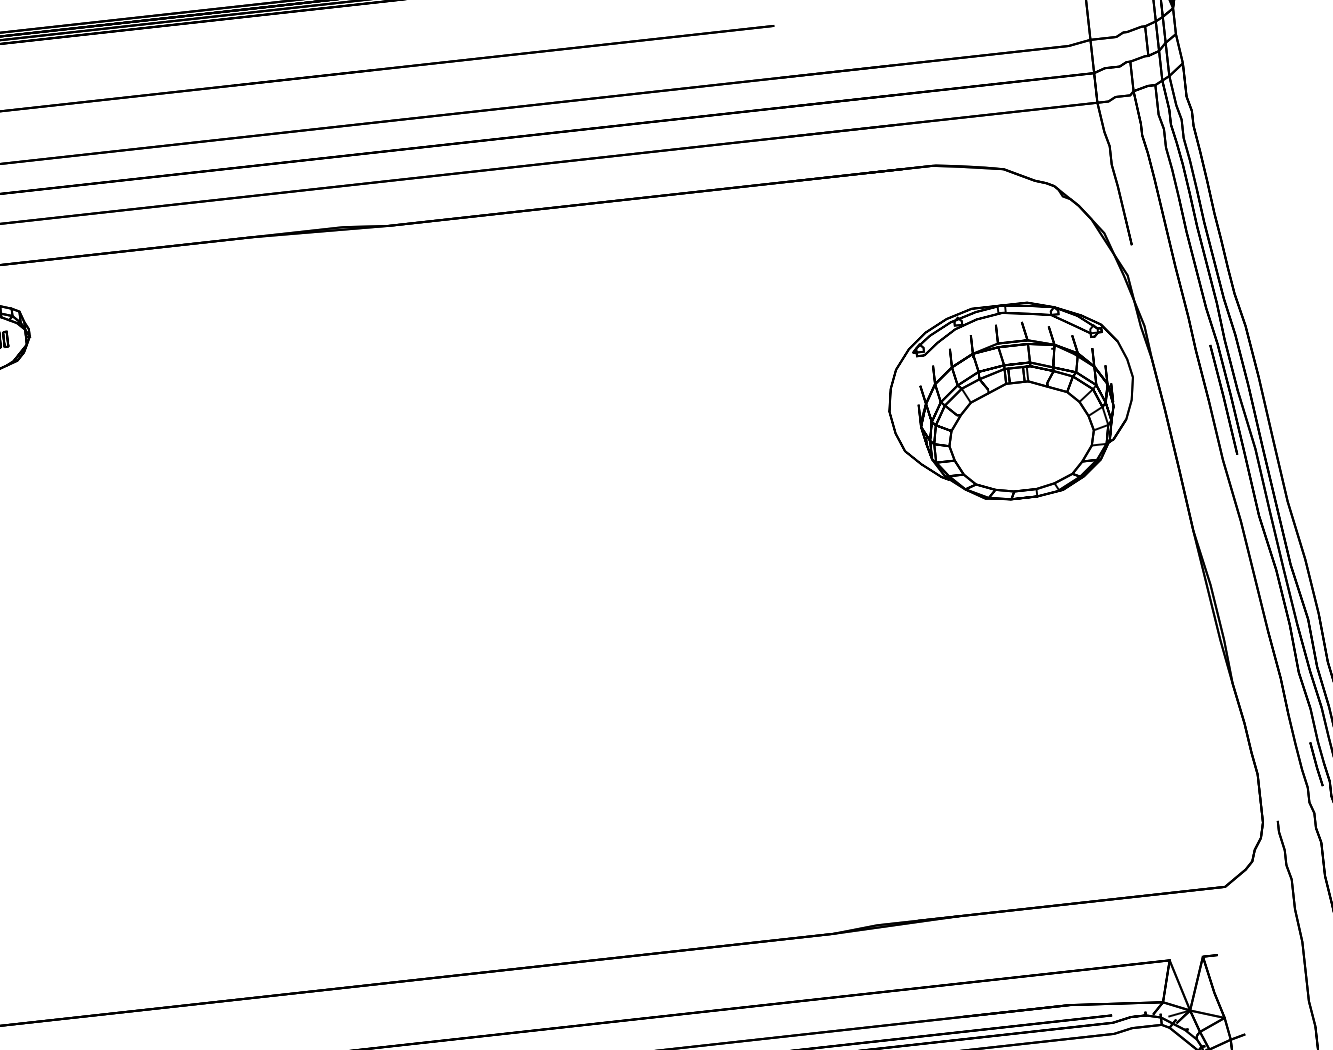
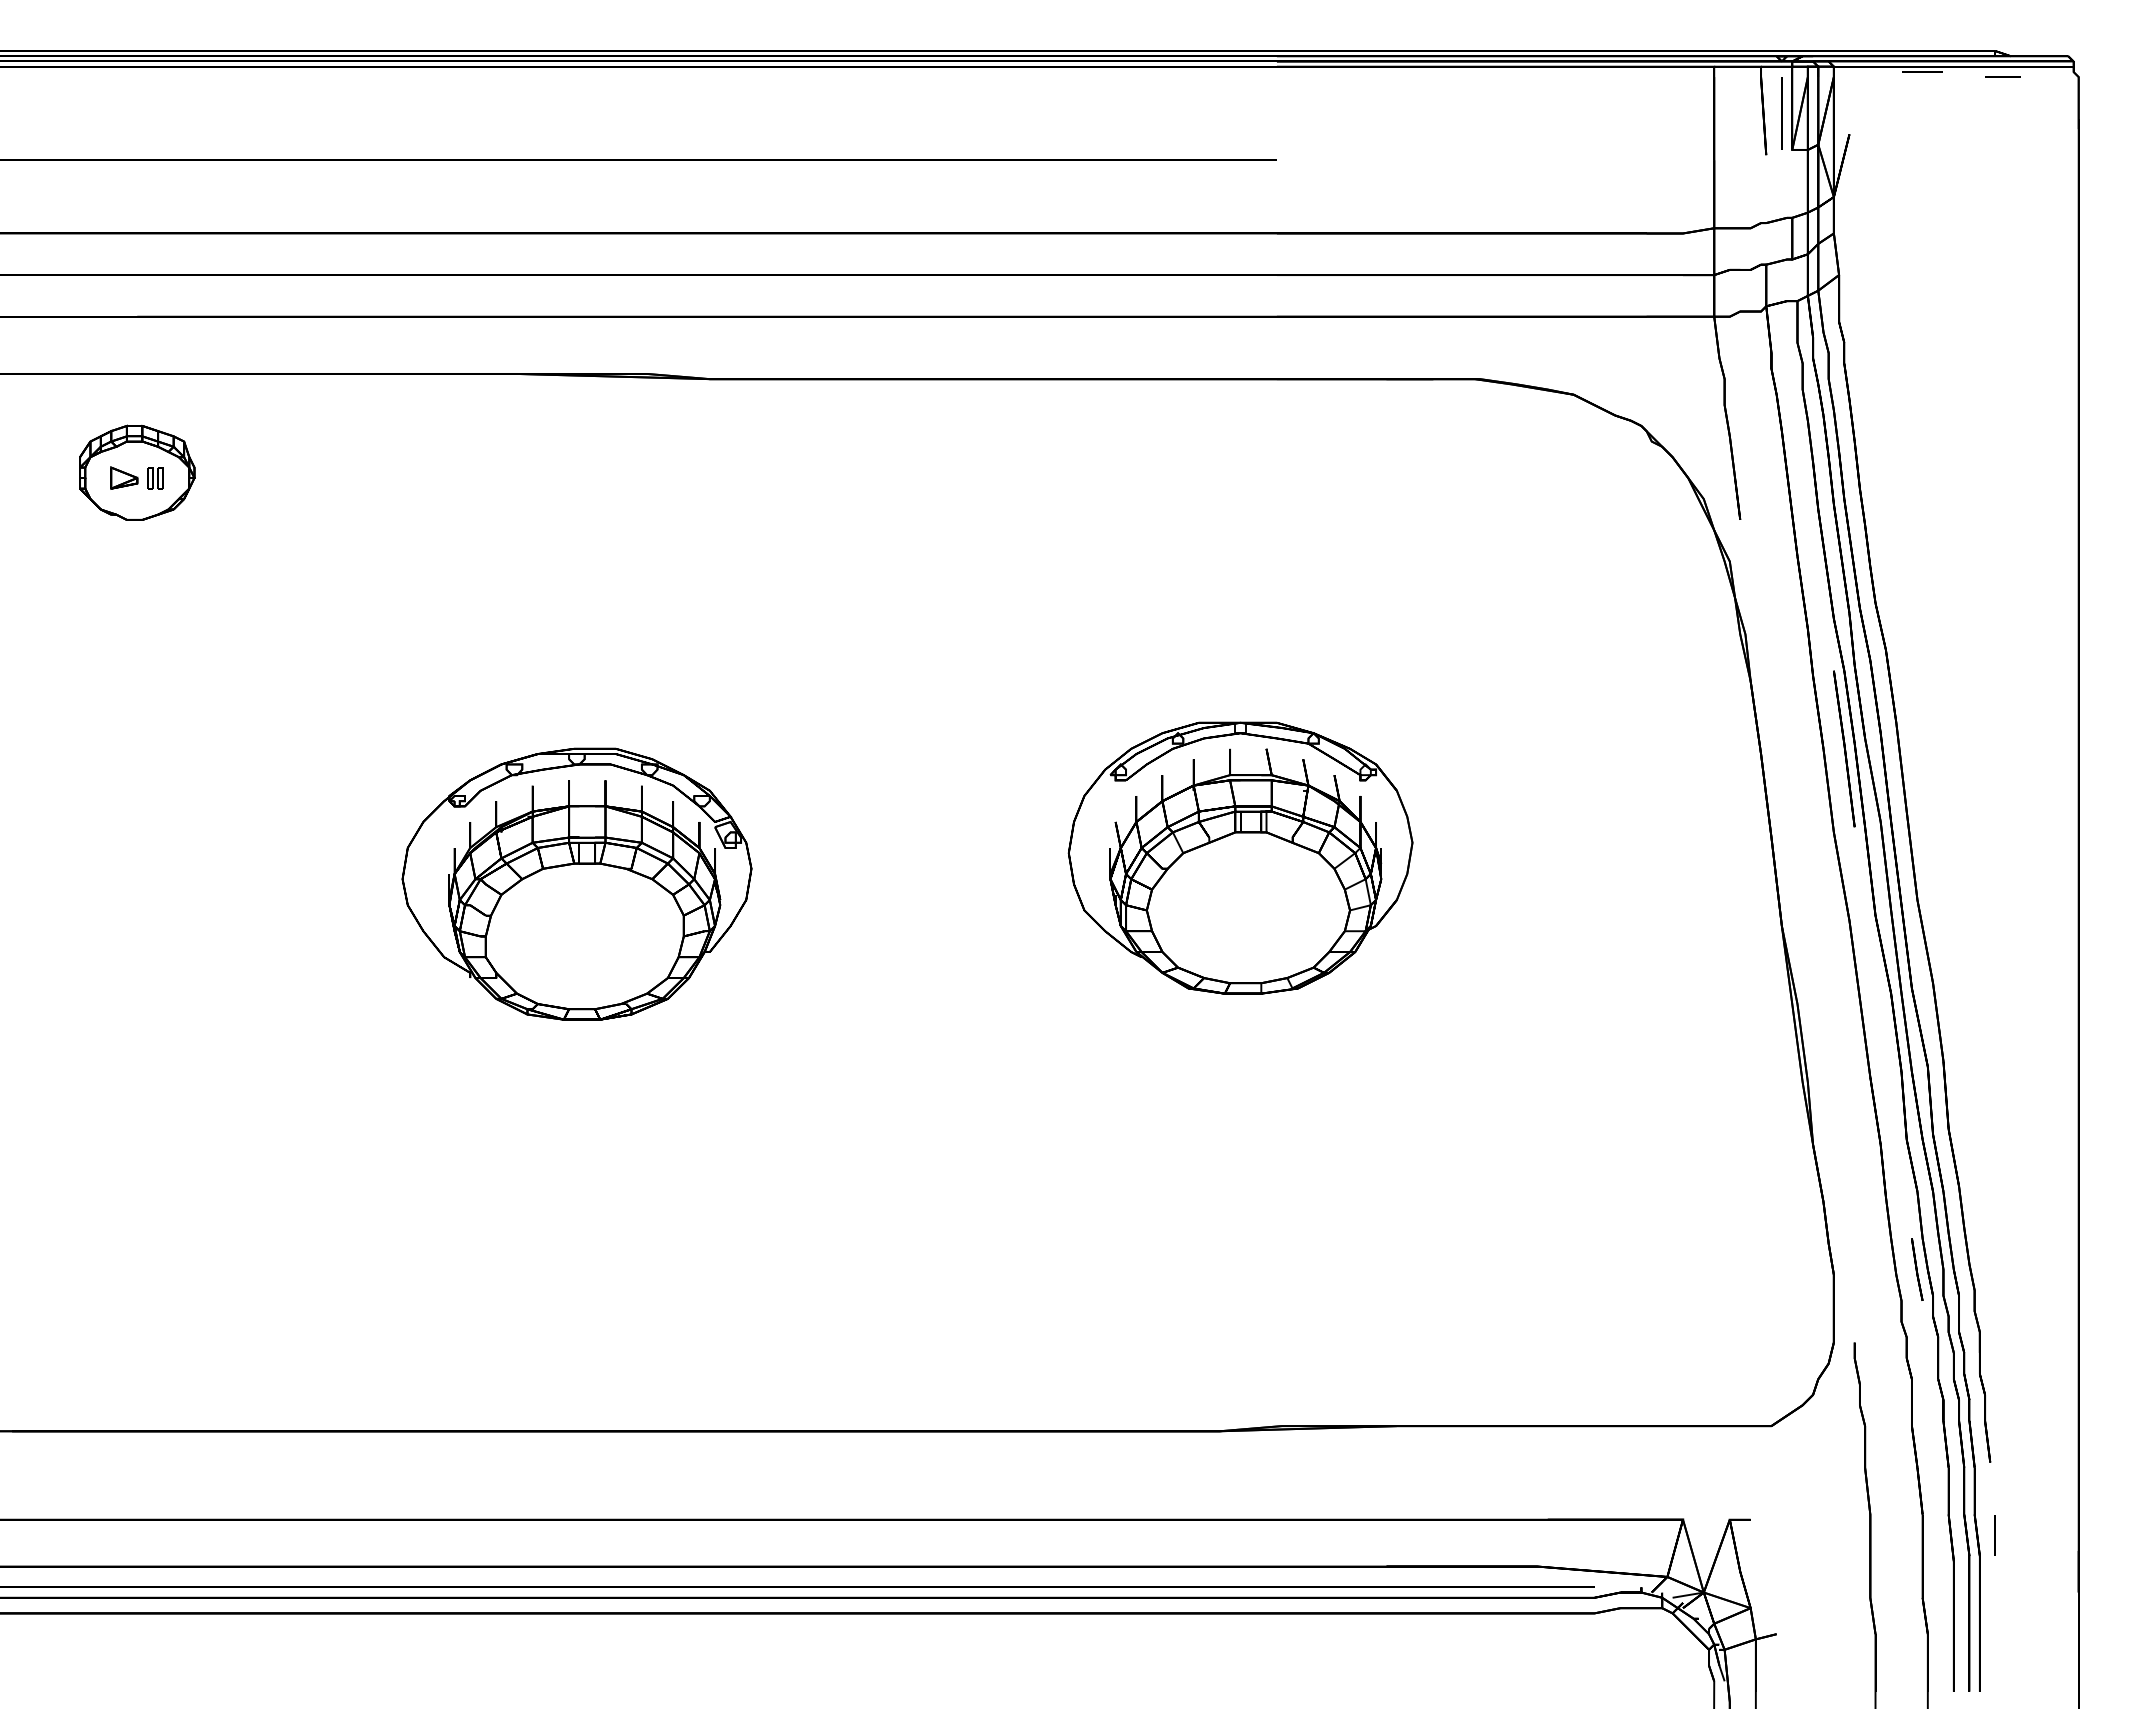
part: (1011, 401) -> (1240, 857), moved
part: (333, 594) -> (576, 883), added

